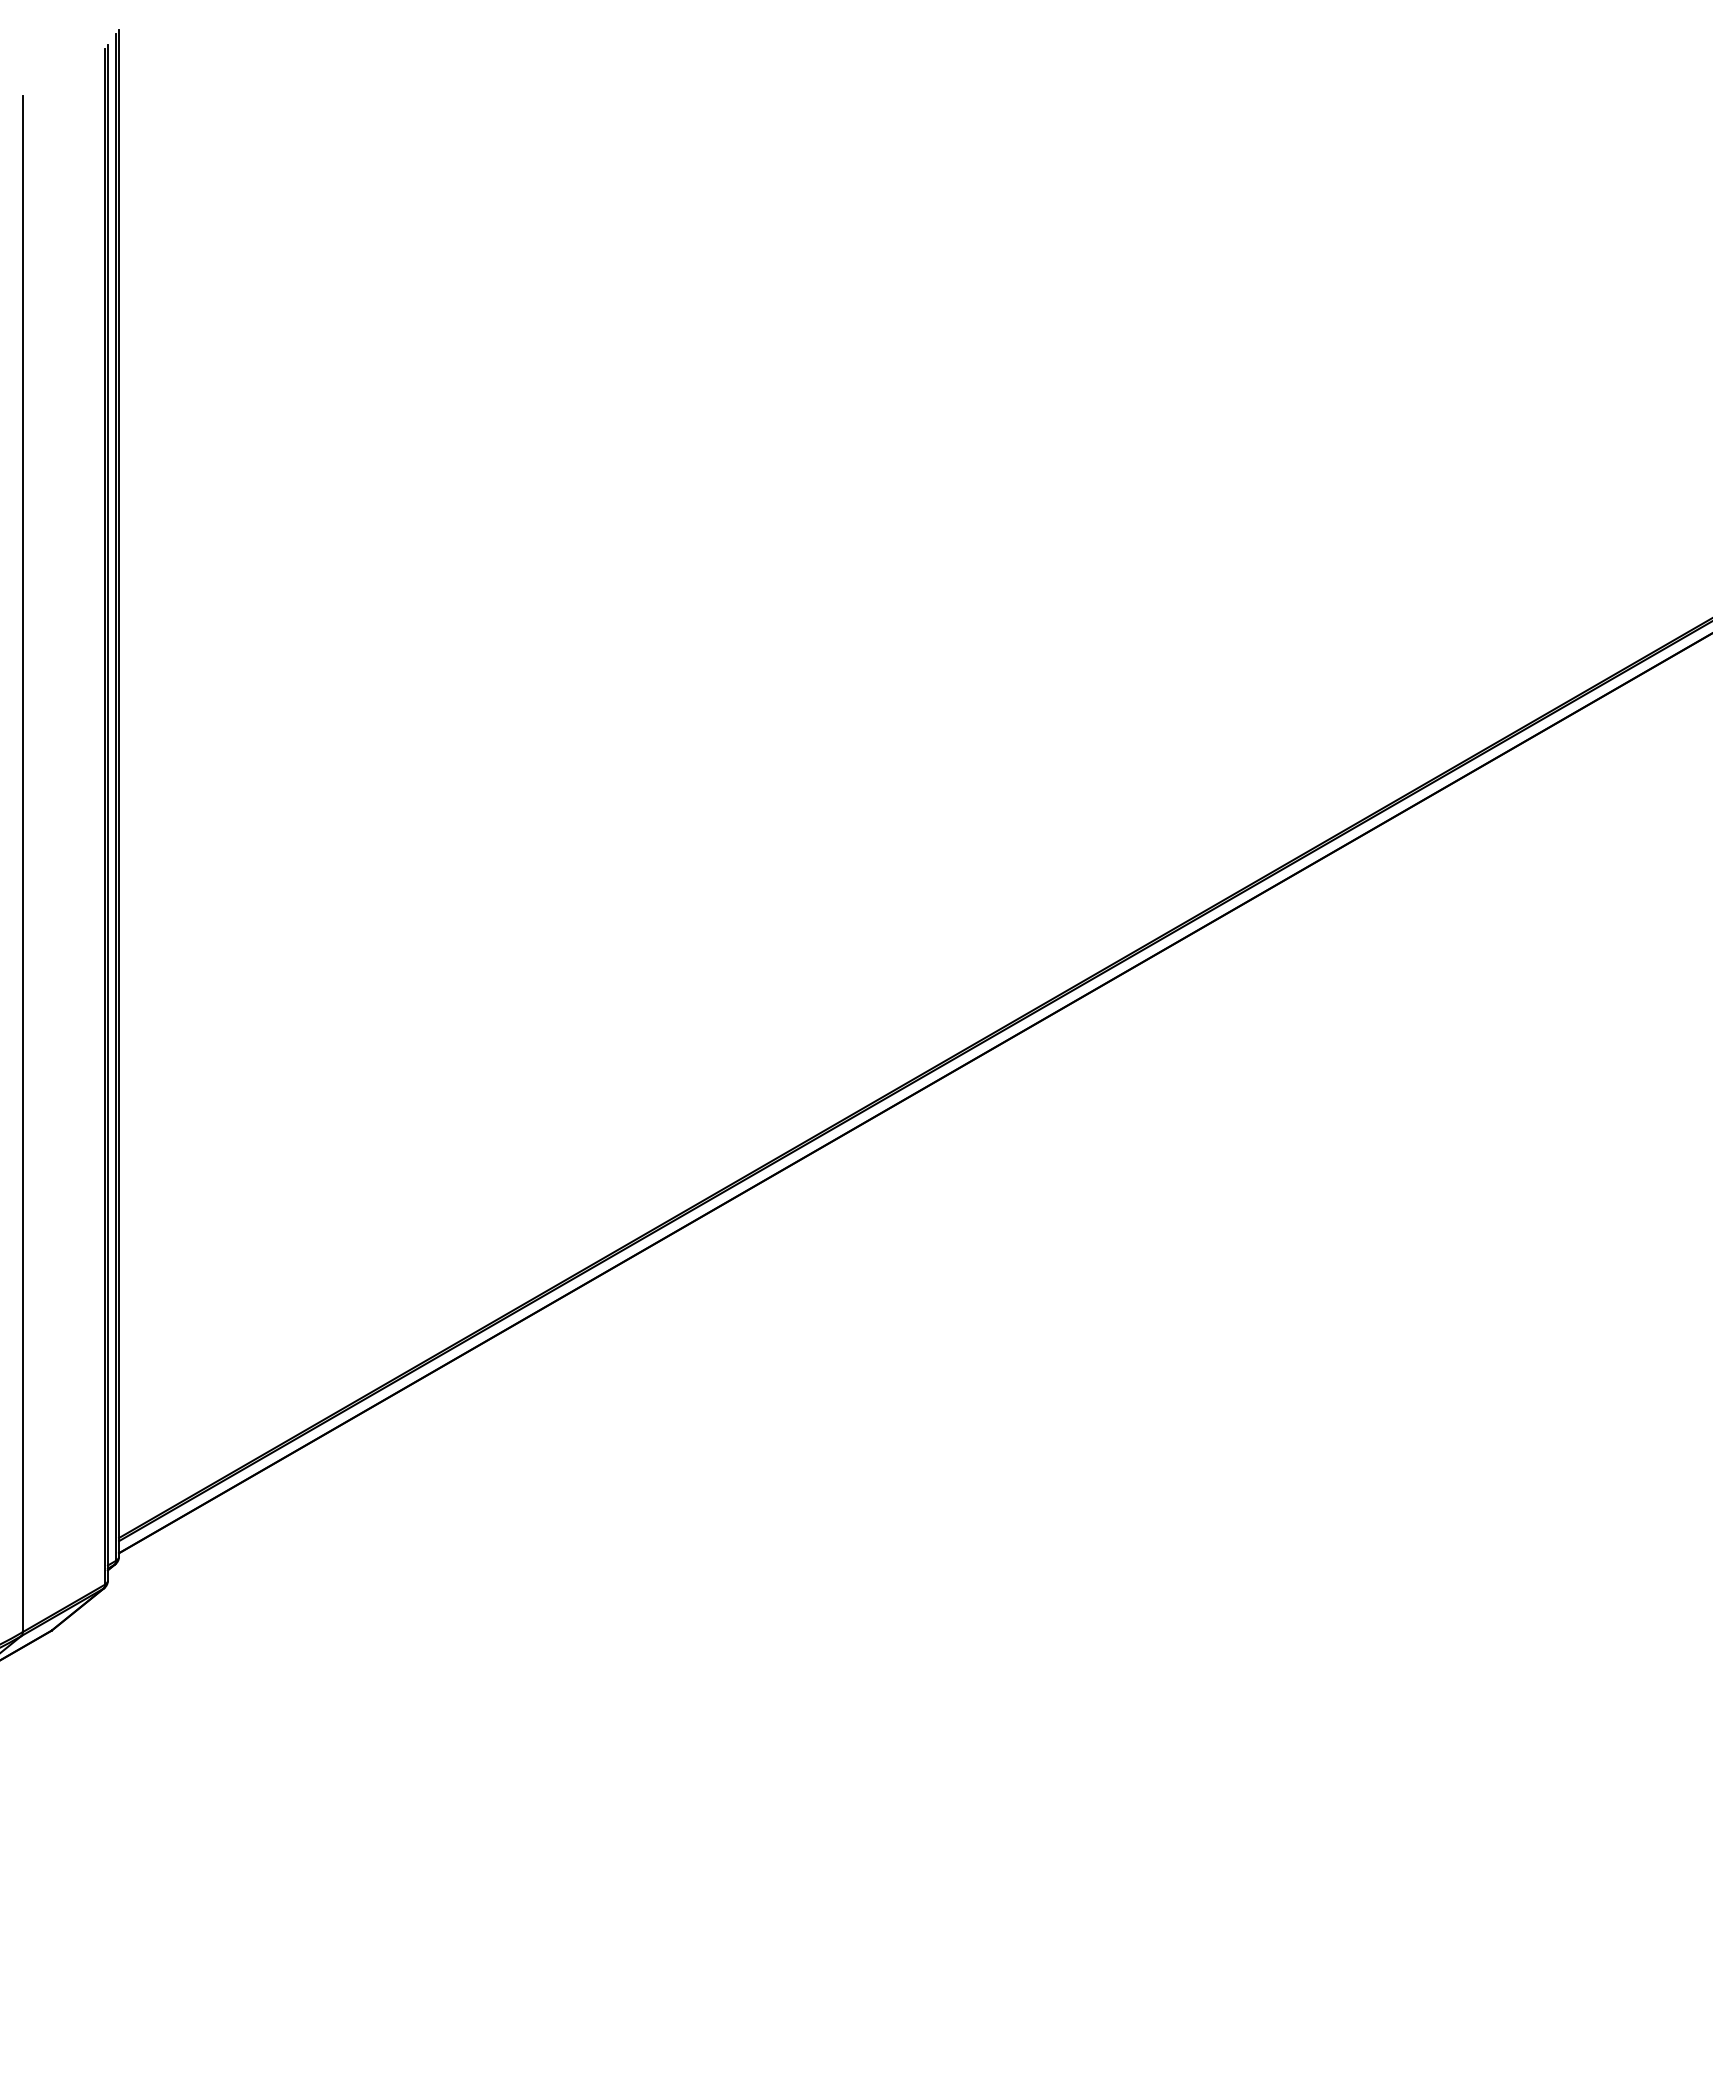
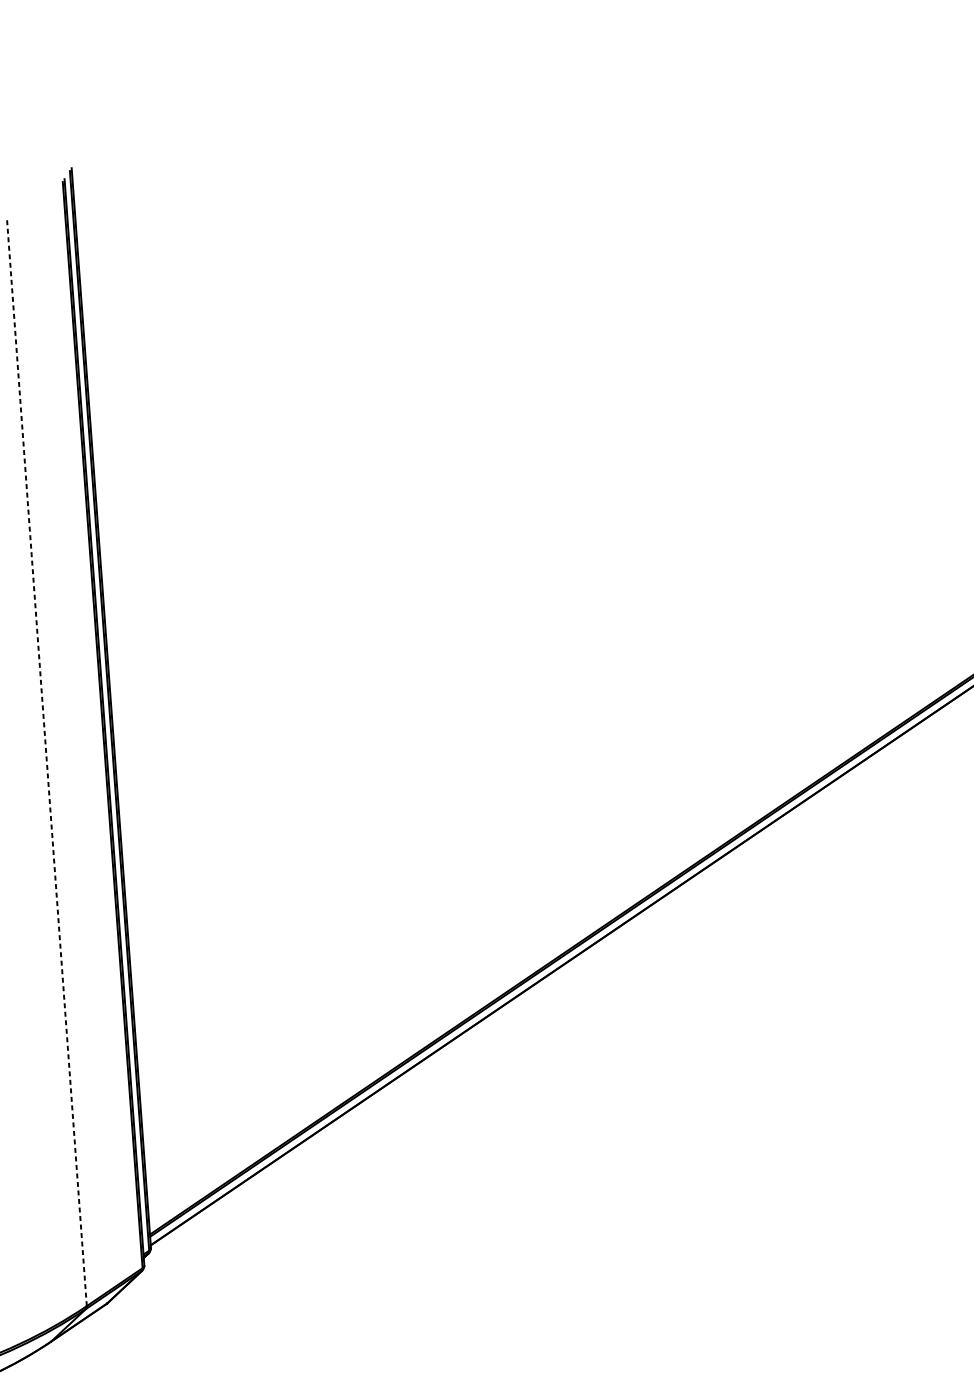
line: (22, 864) -> (46, 763), solid -> dashed

